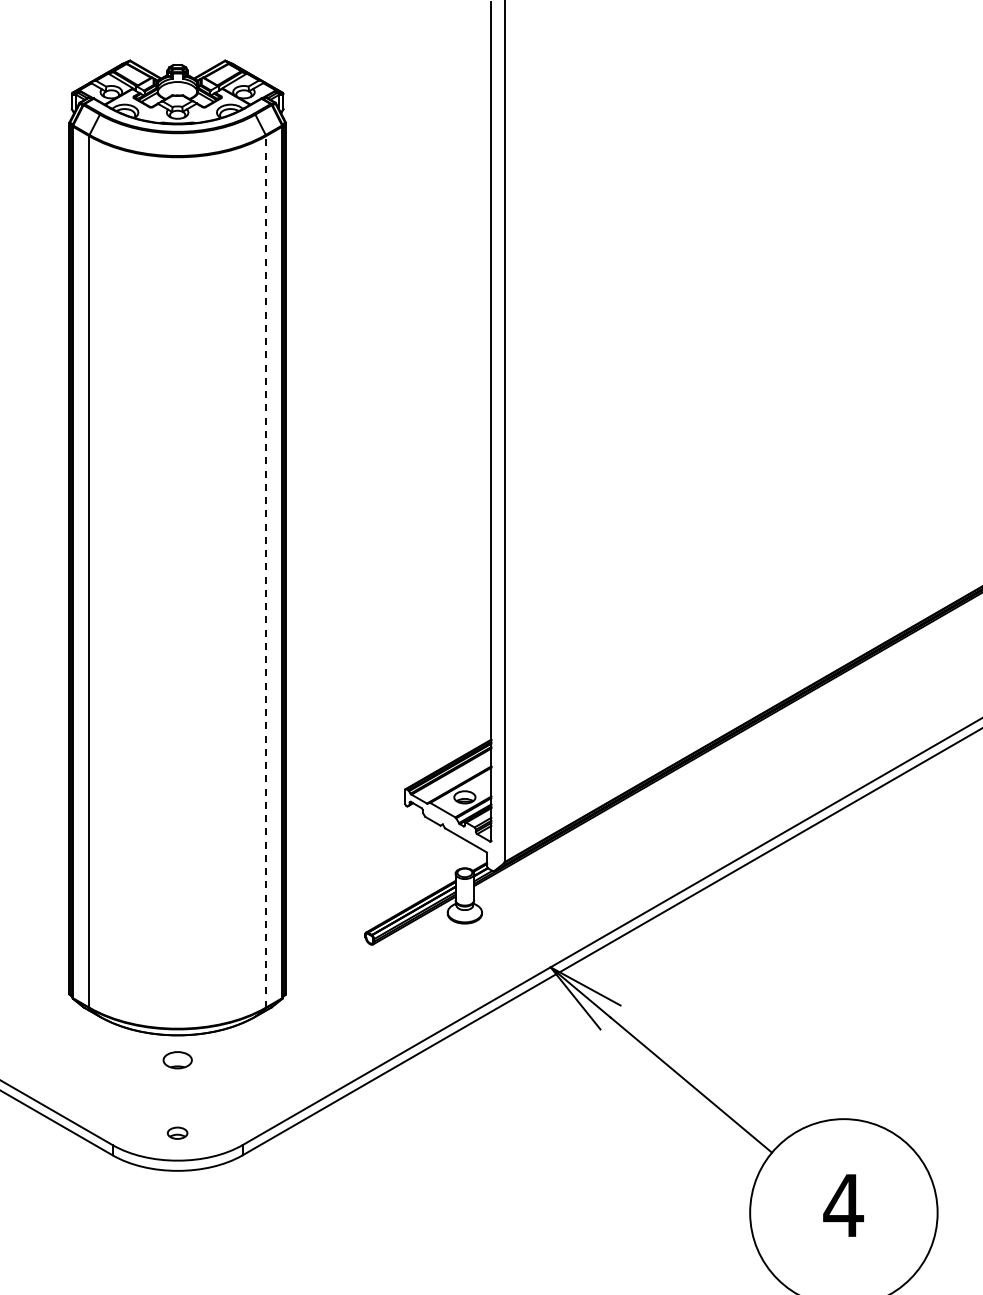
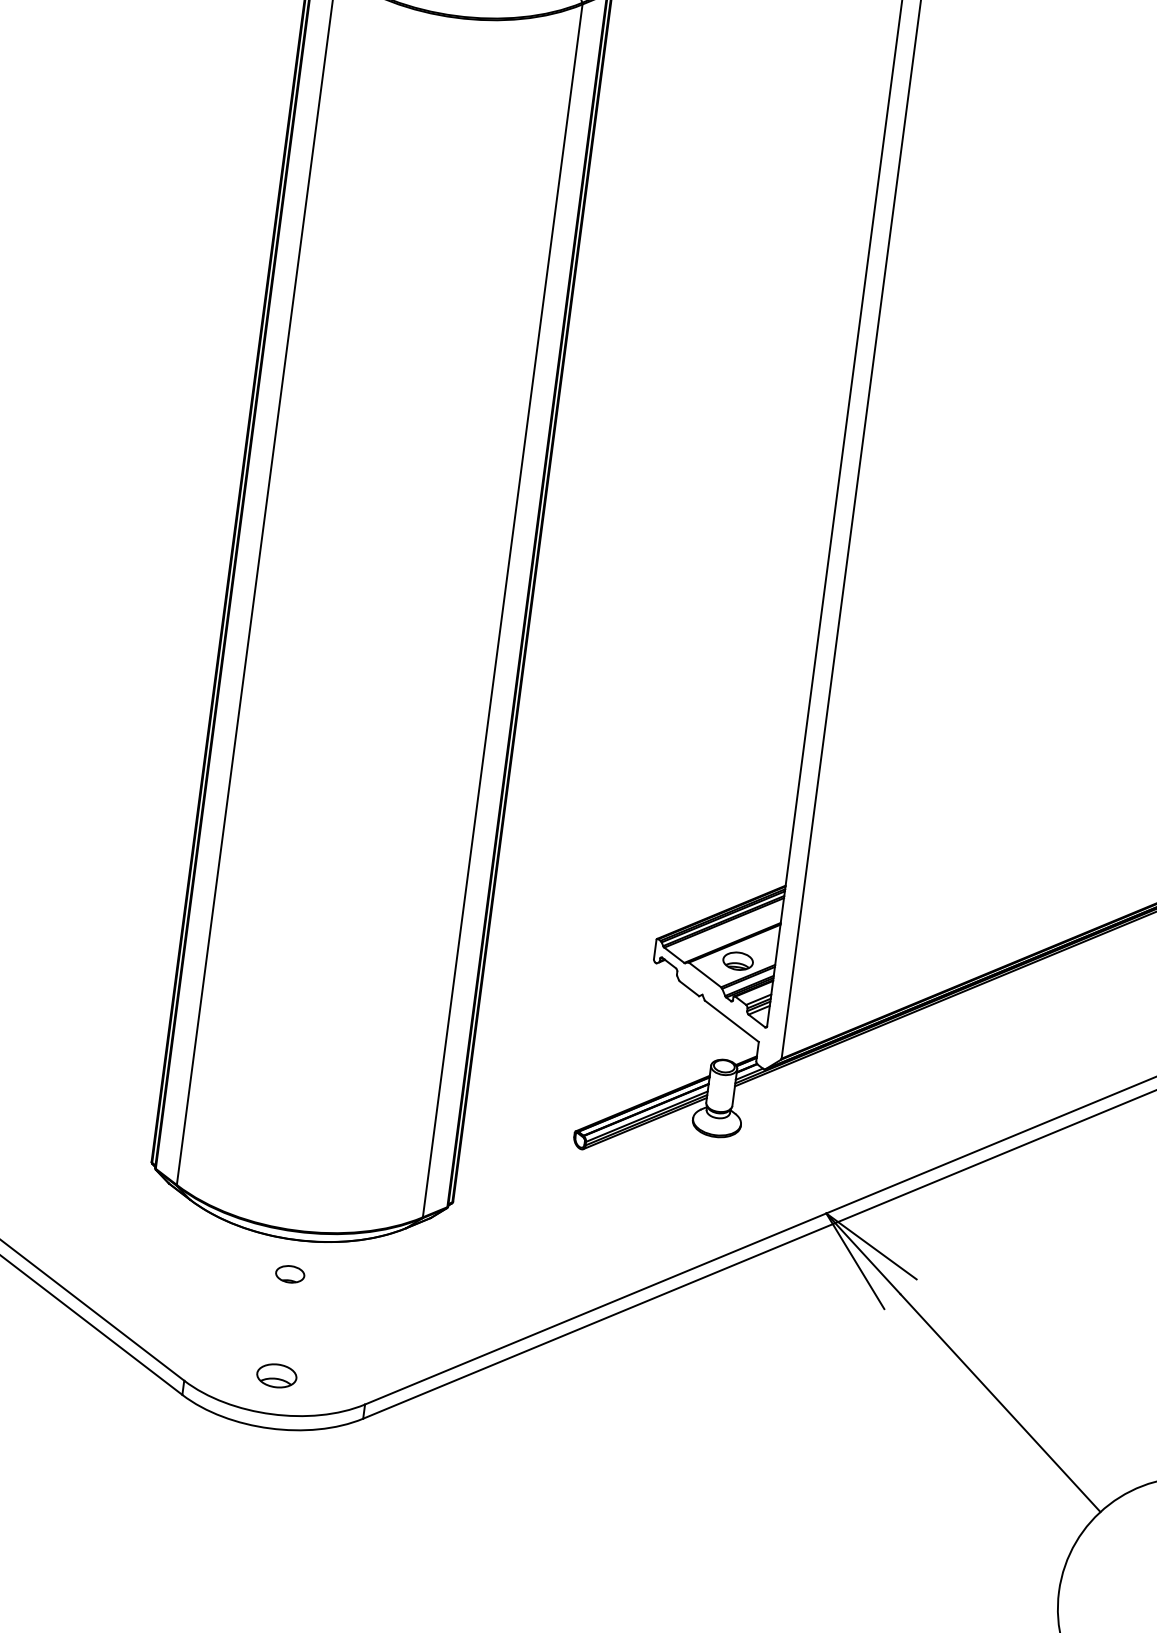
line: (266, 571) -> (503, 610), dashed -> solid
part: (177, 1059) -> (290, 1273), size x0.71
part: (177, 1133) -> (276, 1376), size x1.43

